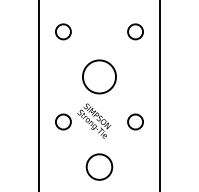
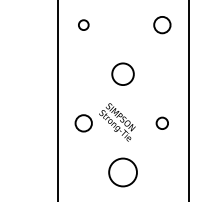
circle: (63, 31) -> (83, 24), size x0.6
circle: (99, 76) -> (123, 73), size x0.6
circle: (135, 121) -> (162, 122), size x0.7

